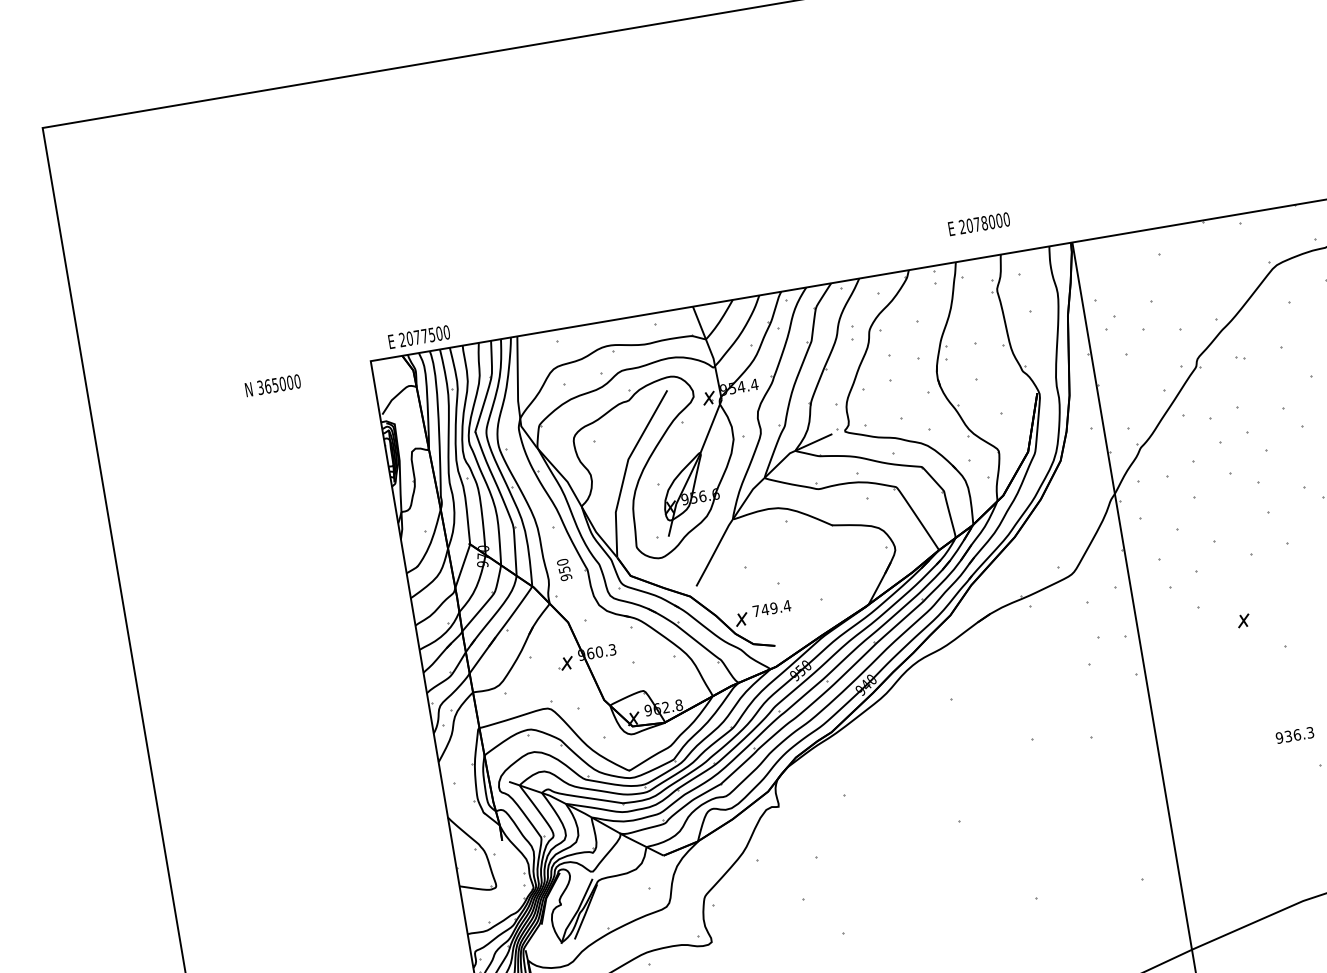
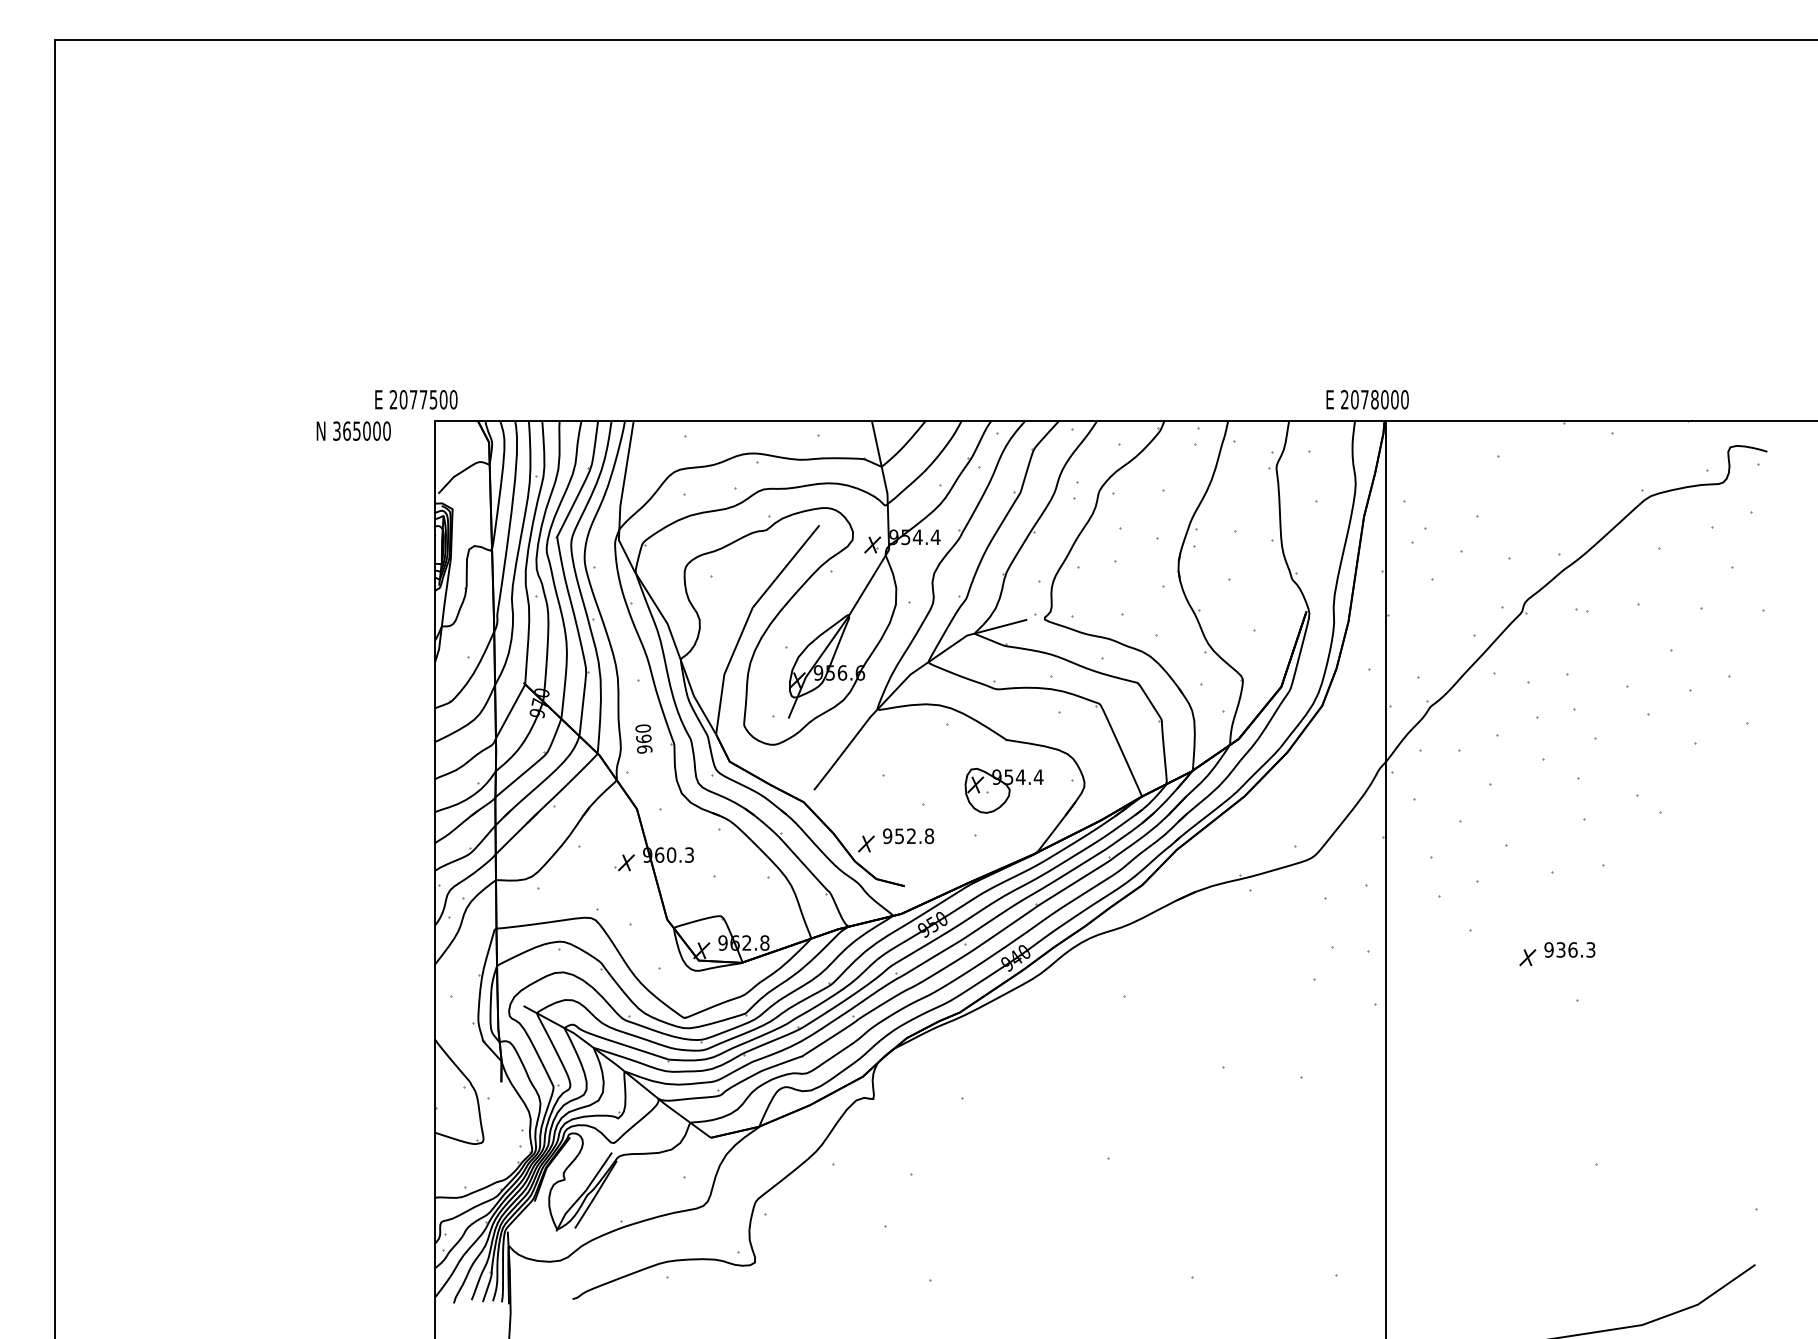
text: (979, 223) -> (1367, 399), moved
text: (419, 336) -> (416, 399), moved
text: (272, 385) -> (353, 430), moved
part: (836, 563) -> (1003, 790), added
text: (564, 569) -> (643, 738), 950 -> 960
text: (771, 608) -> (908, 836), 749.4 -> 952.8
text: (1294, 735) -> (1569, 949), moved

